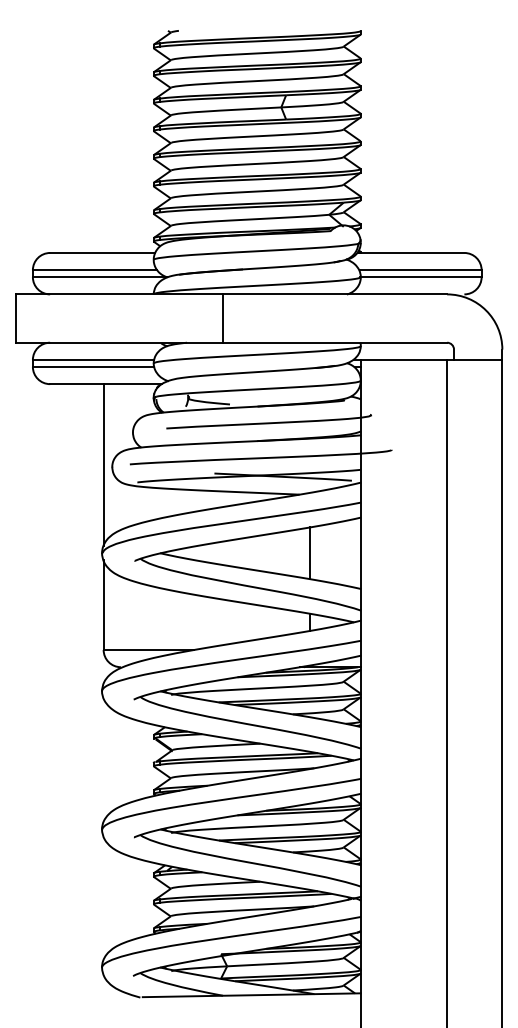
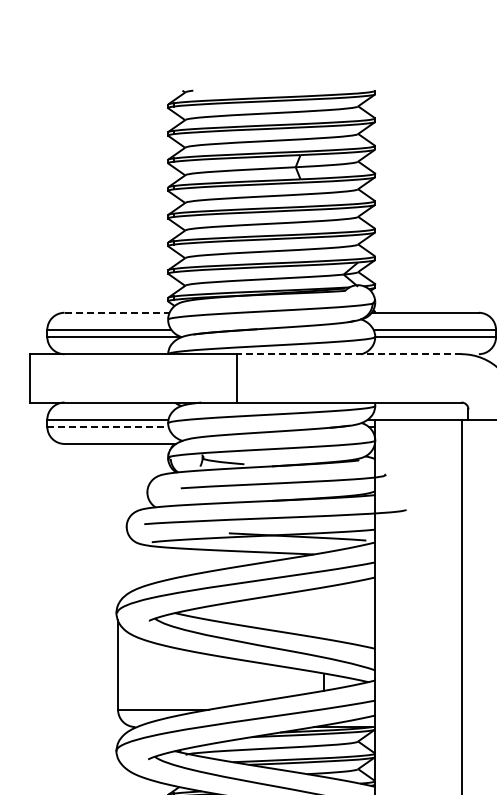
line: (102, 252) -> (116, 312), solid -> dashed
line: (334, 294) -> (348, 354), solid -> dashed
line: (93, 366) -> (107, 426), solid -> dashed
line: (103, 464) -> (117, 524), removed
line: (309, 553) -> (323, 613), removed

